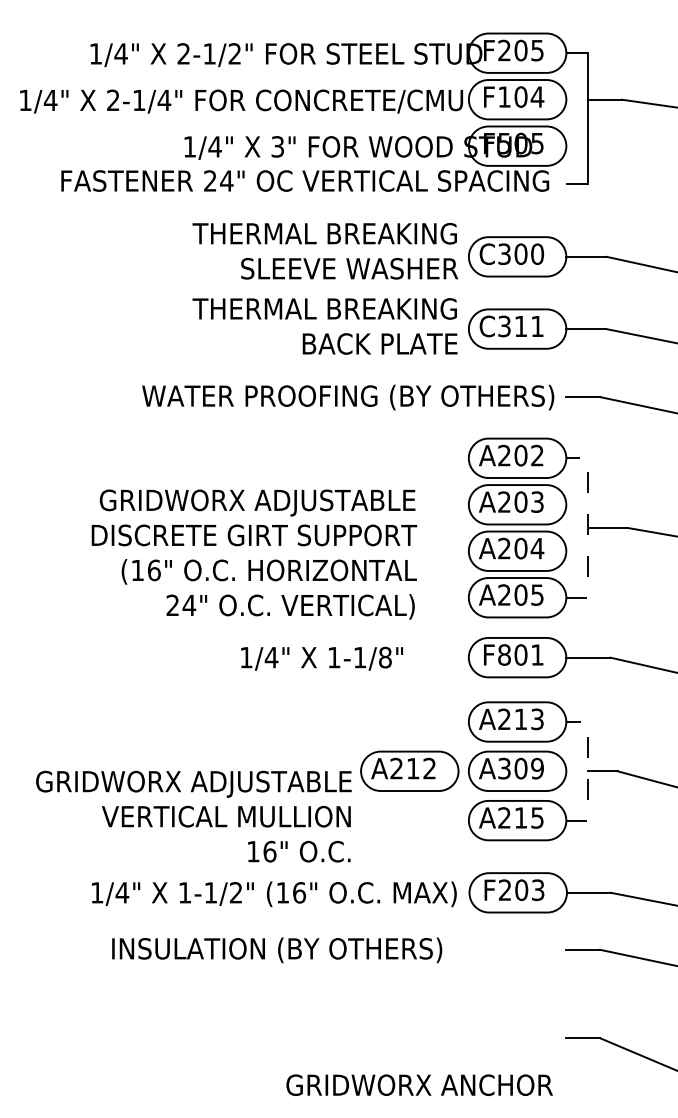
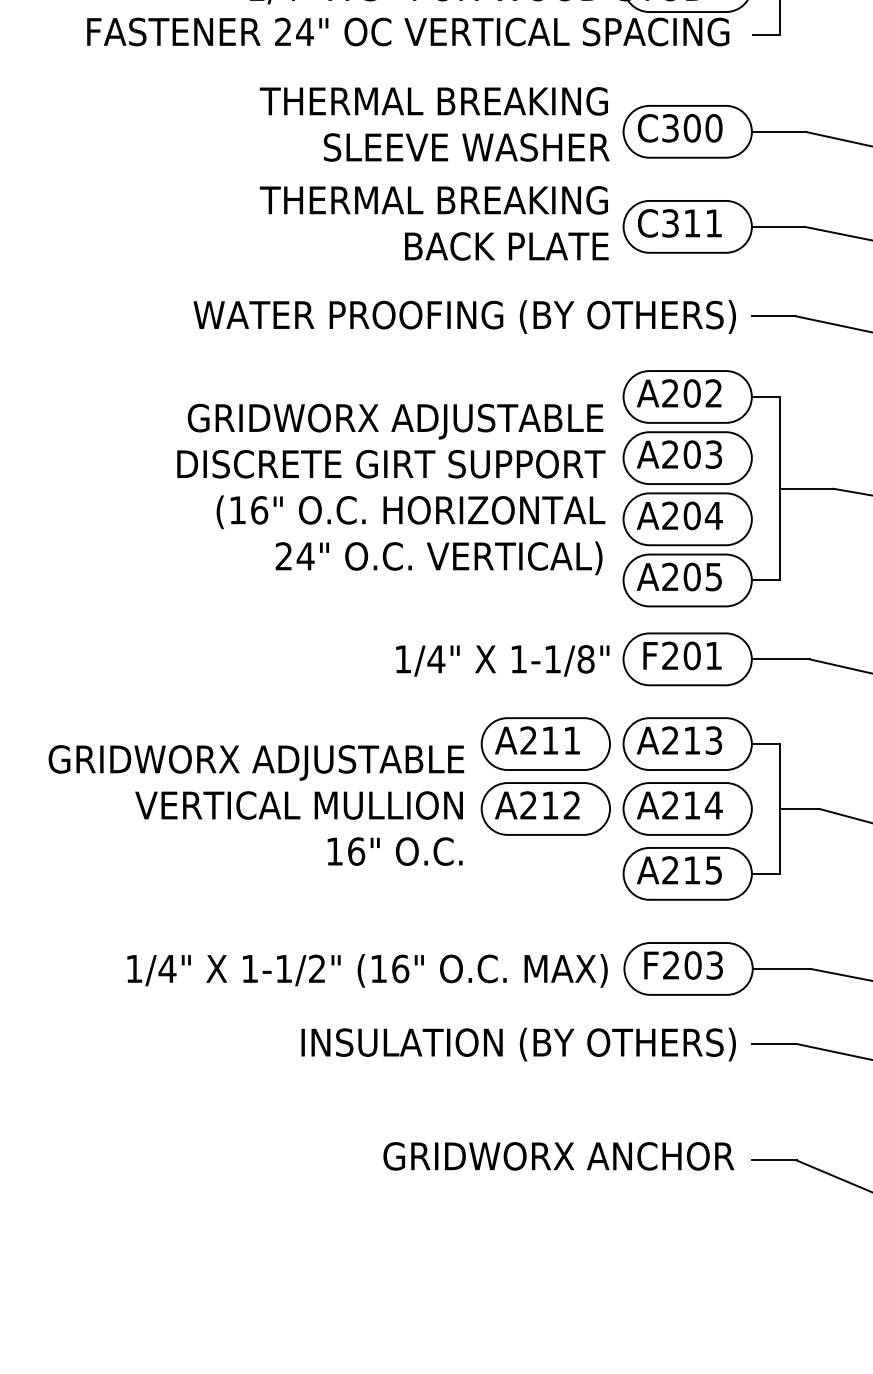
line: (587, 528) -> (779, 489), dashed -> solid
text: (254, 554) -> (391, 489), moved
text: (504, 654) -> (670, 655), F801 -> F201
text: (322, 658) -> (503, 660), moved
part: (409, 721) -> (545, 743), added
text: (521, 768) -> (692, 805), A309 -> A214
line: (587, 770) -> (779, 807), dashed -> solid
text: (193, 816) -> (255, 805), moved
text: (277, 950) -> (519, 1044), moved
text: (419, 1084) -> (558, 1155), moved

